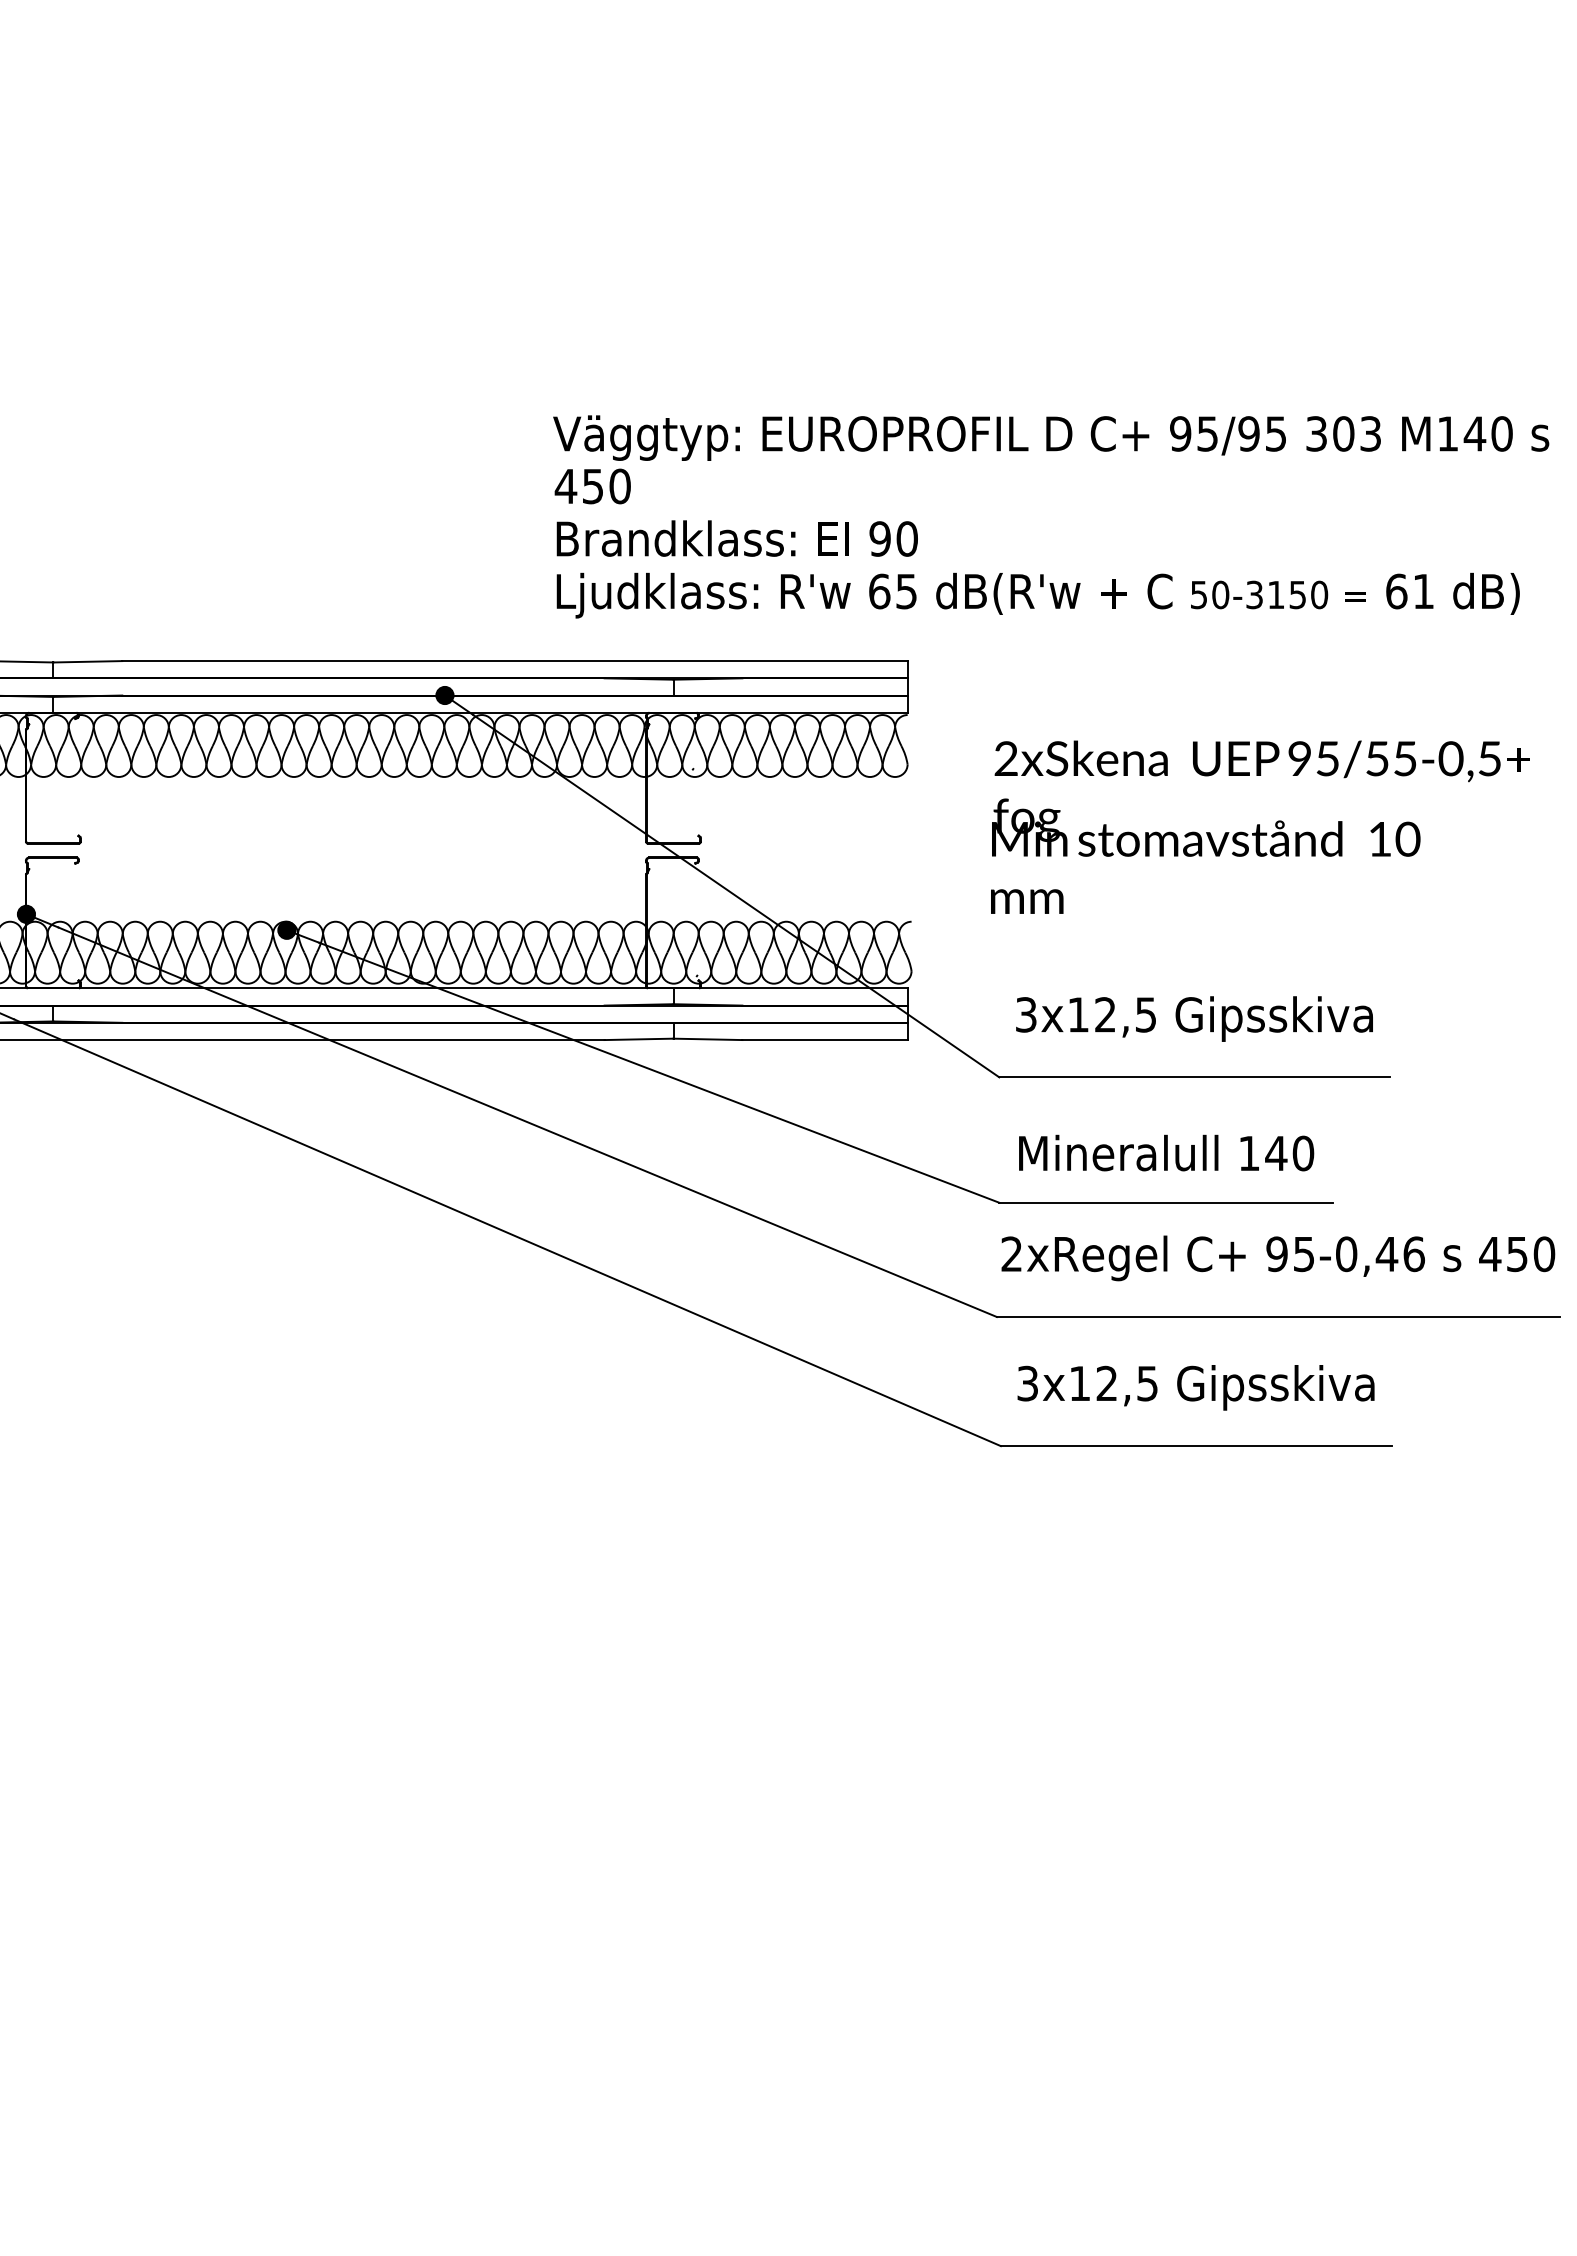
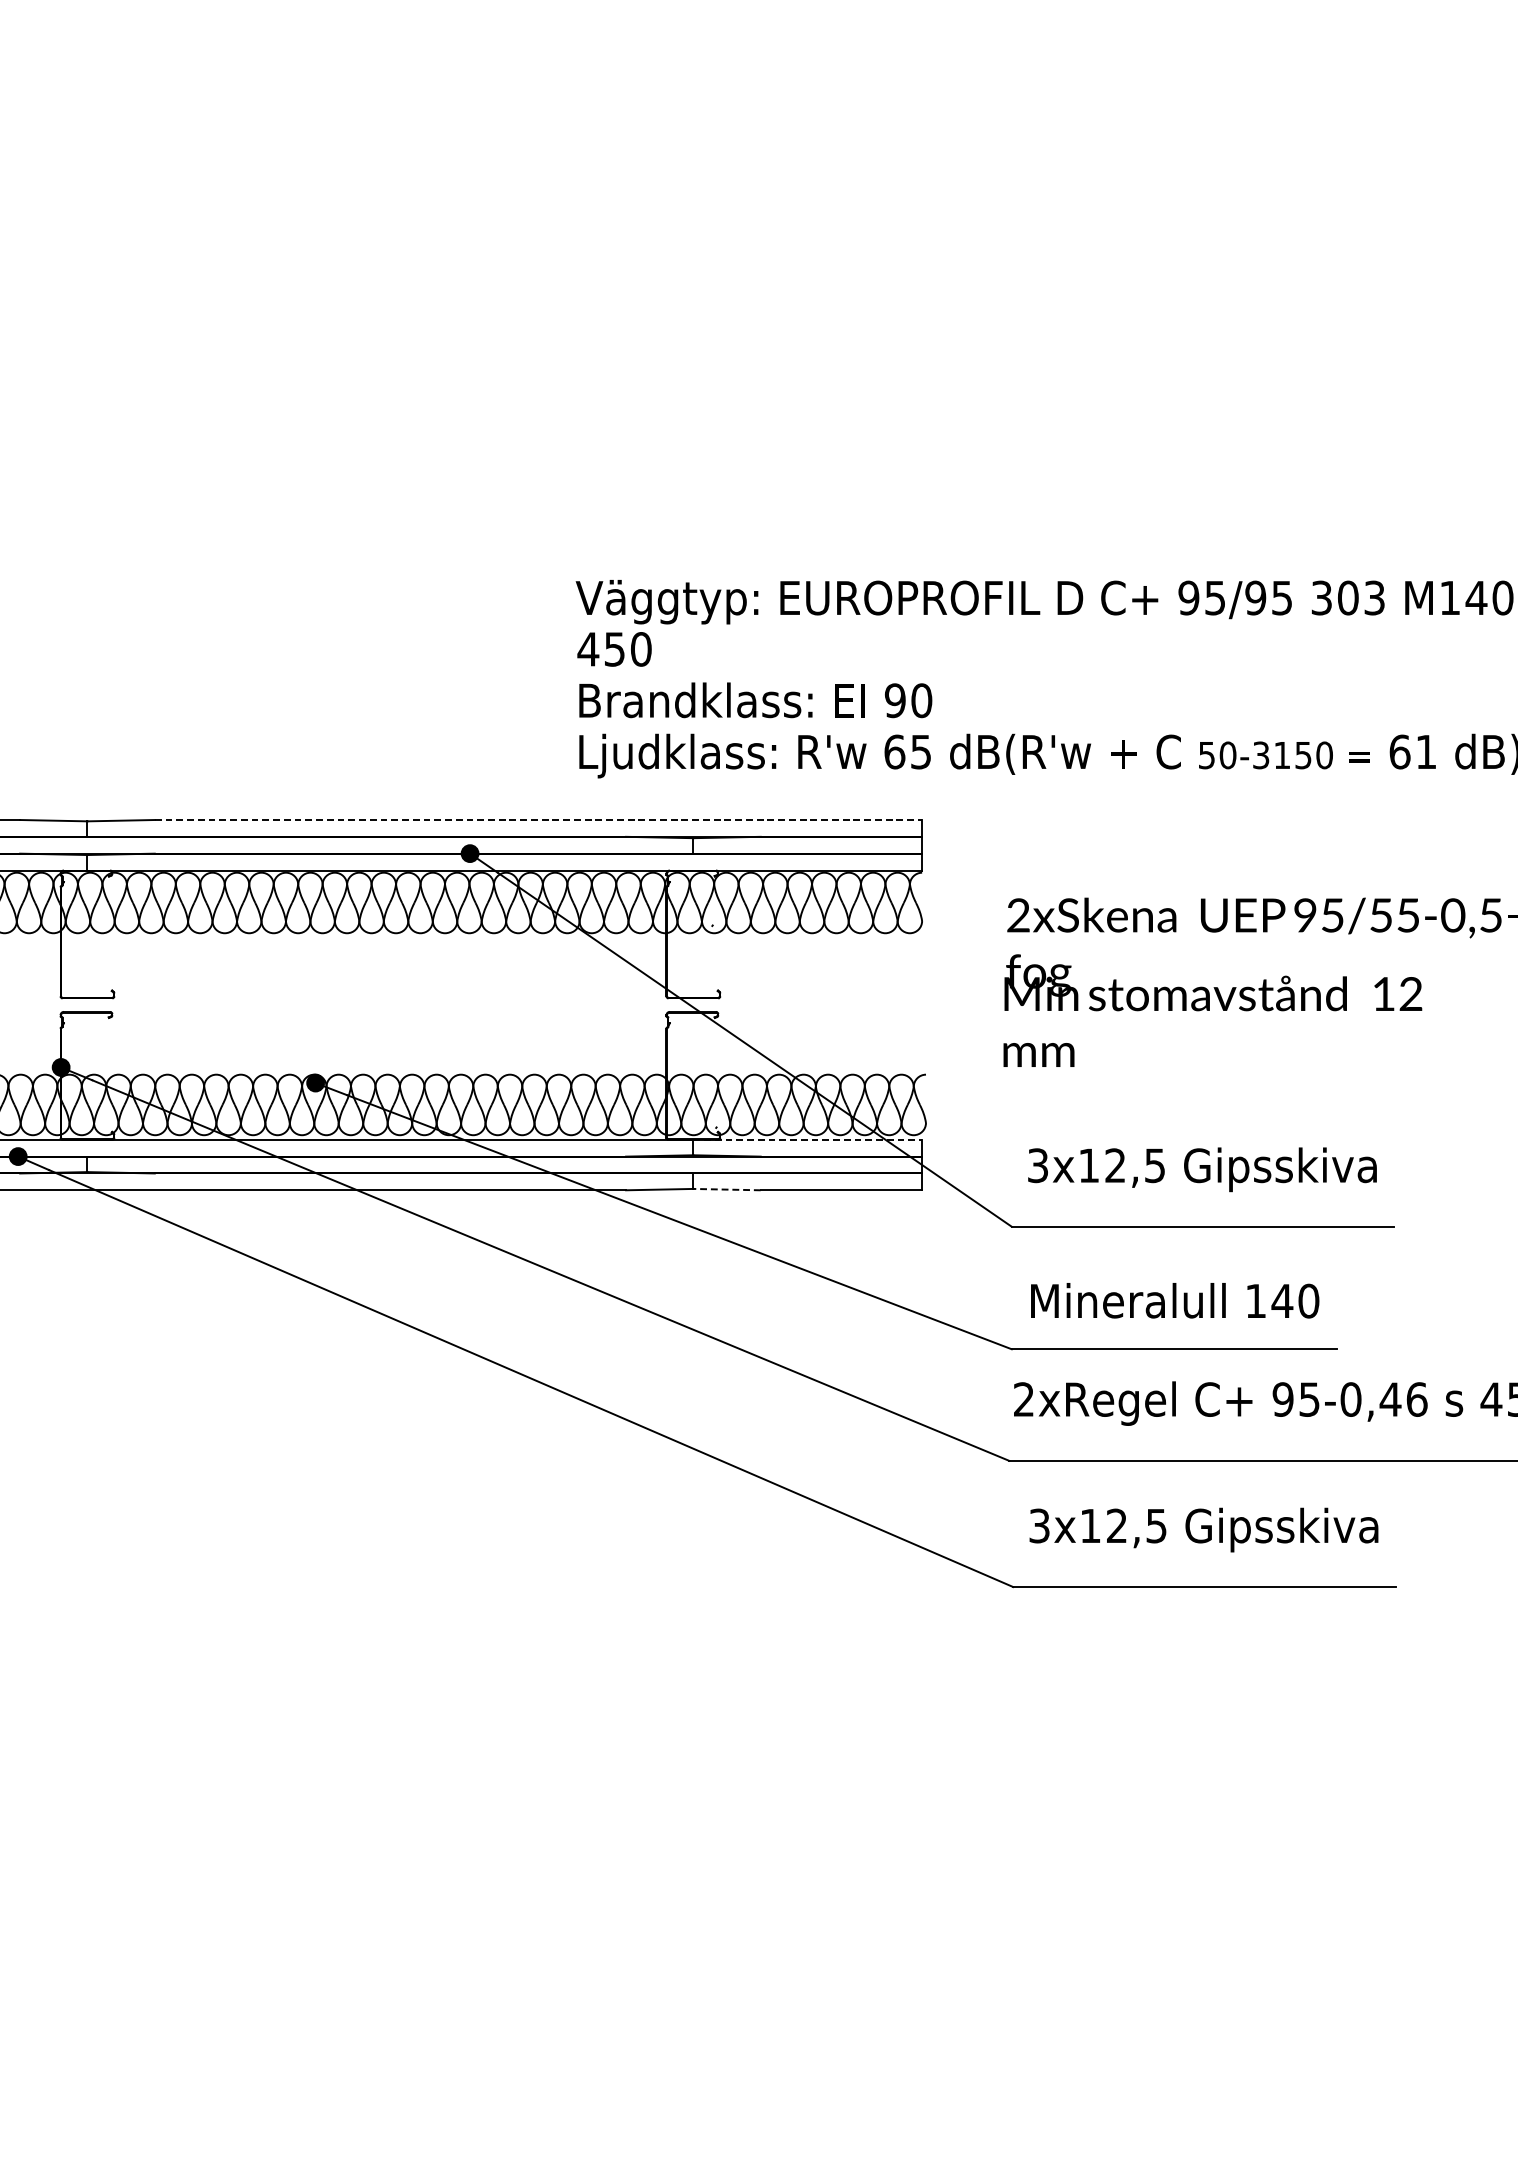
line: (515, 661) -> (538, 820), solid -> dashed
text: (1407, 838) -> (1410, 993), 10 -> 12
line: (791, 988) -> (808, 1139), solid -> dashed
line: (707, 1039) -> (726, 1189), solid -> dashed

